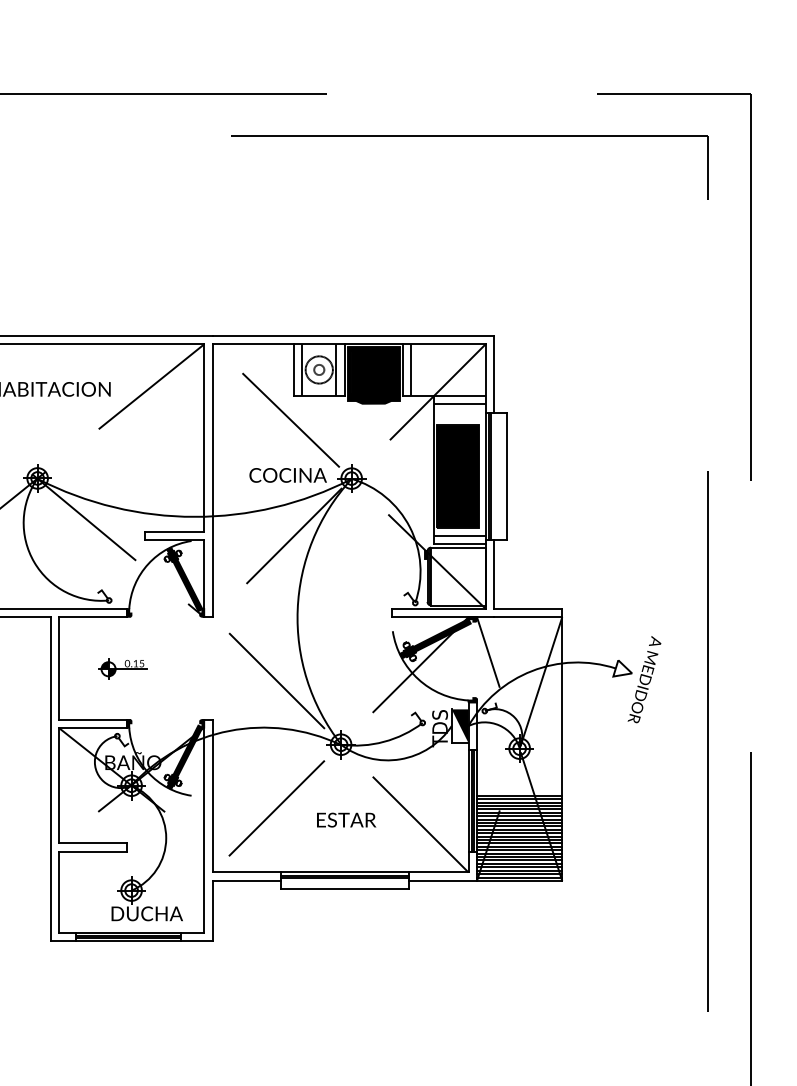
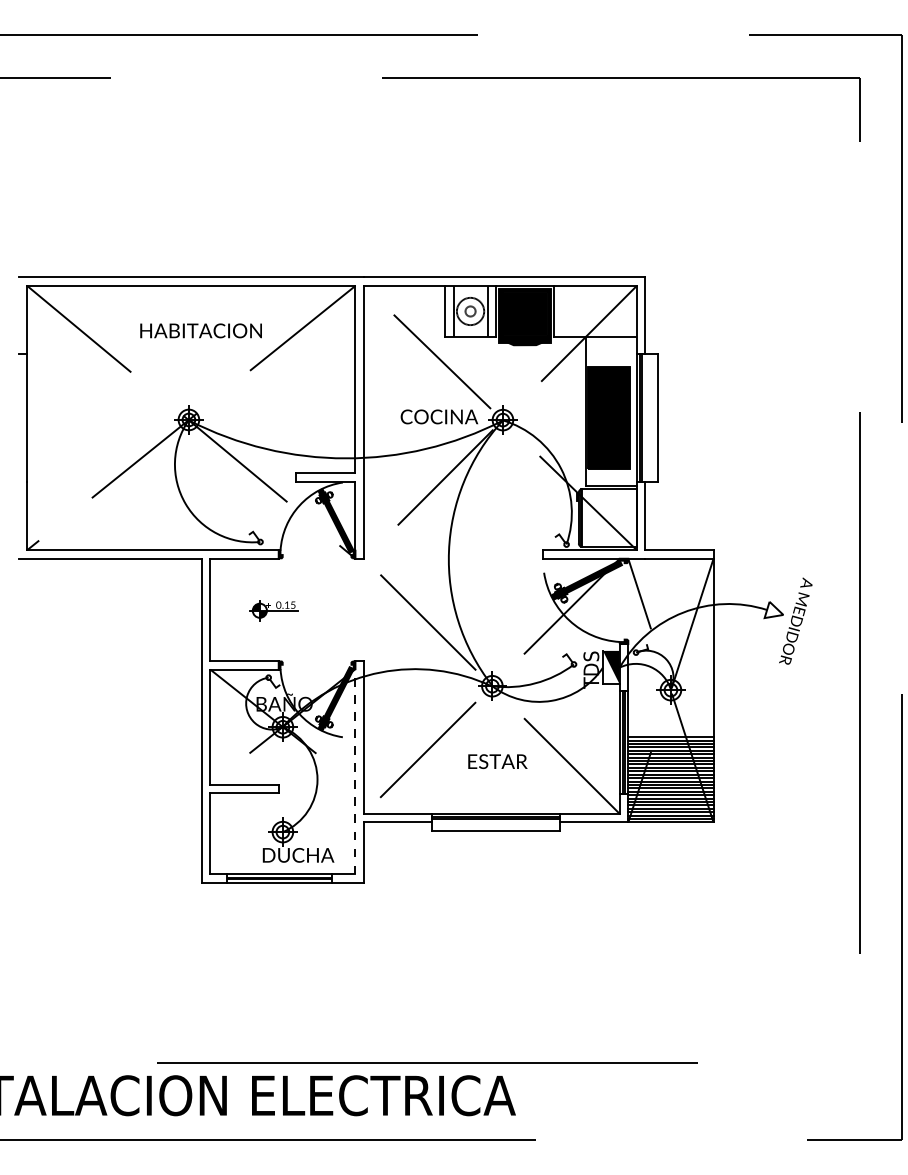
line: (411, 369) -> (562, 311), removed
line: (459, 403) -> (610, 345), removed
line: (459, 535) -> (610, 477), removed
line: (204, 825) -> (355, 767), solid -> dashed

